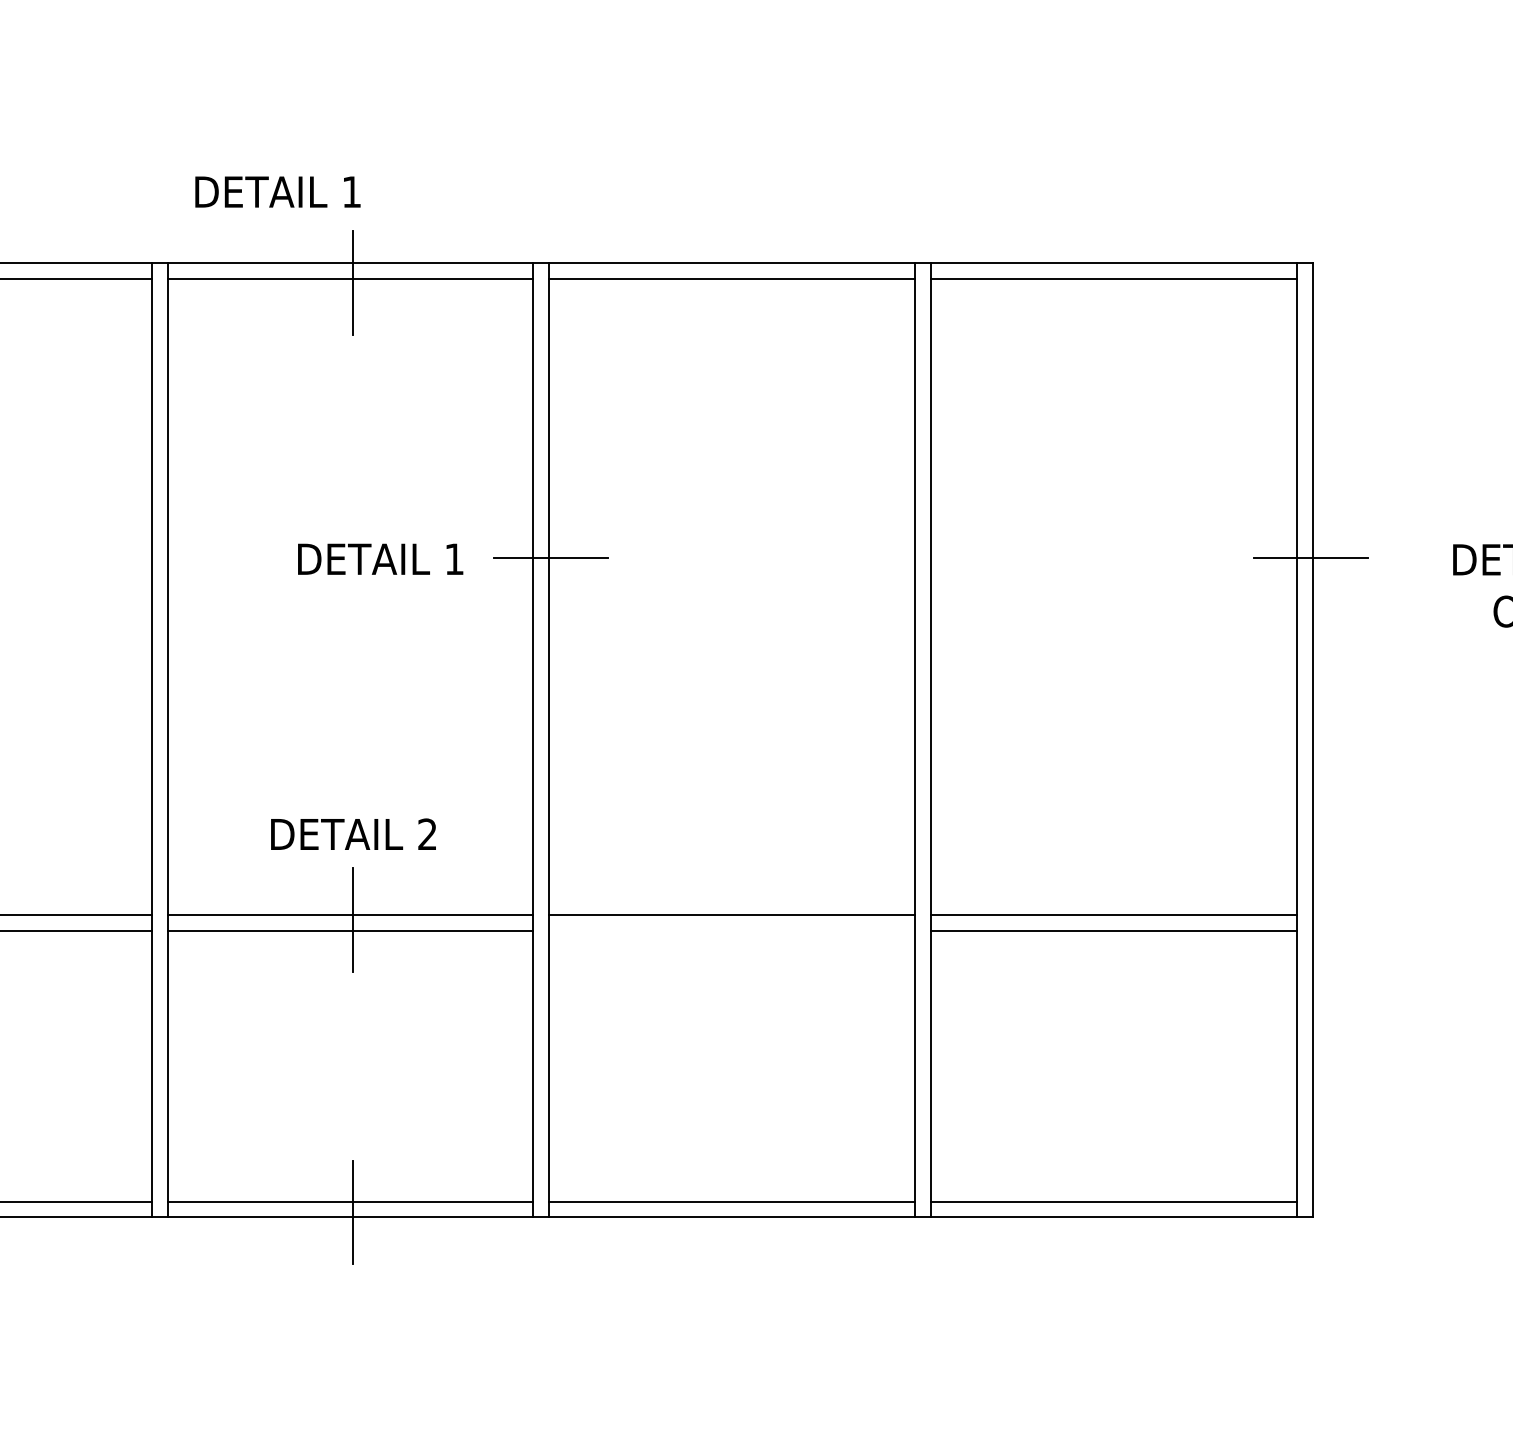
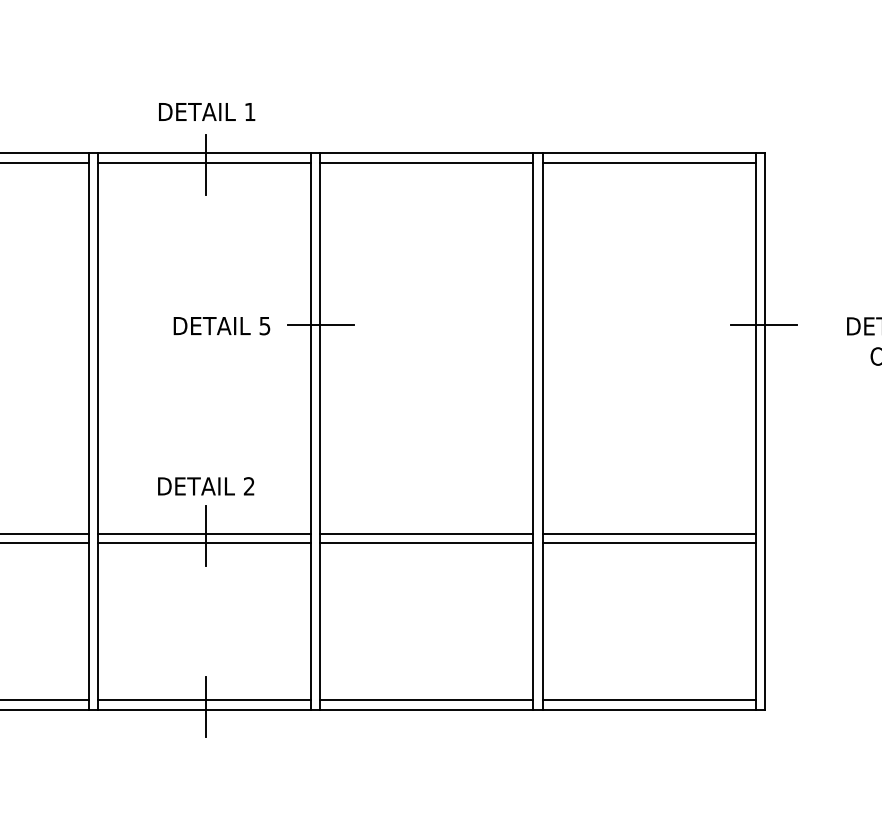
text: (278, 191) -> (207, 111), moved
text: (453, 560) -> (264, 326), 1 -> 5
line: (731, 930) -> (426, 542), added

